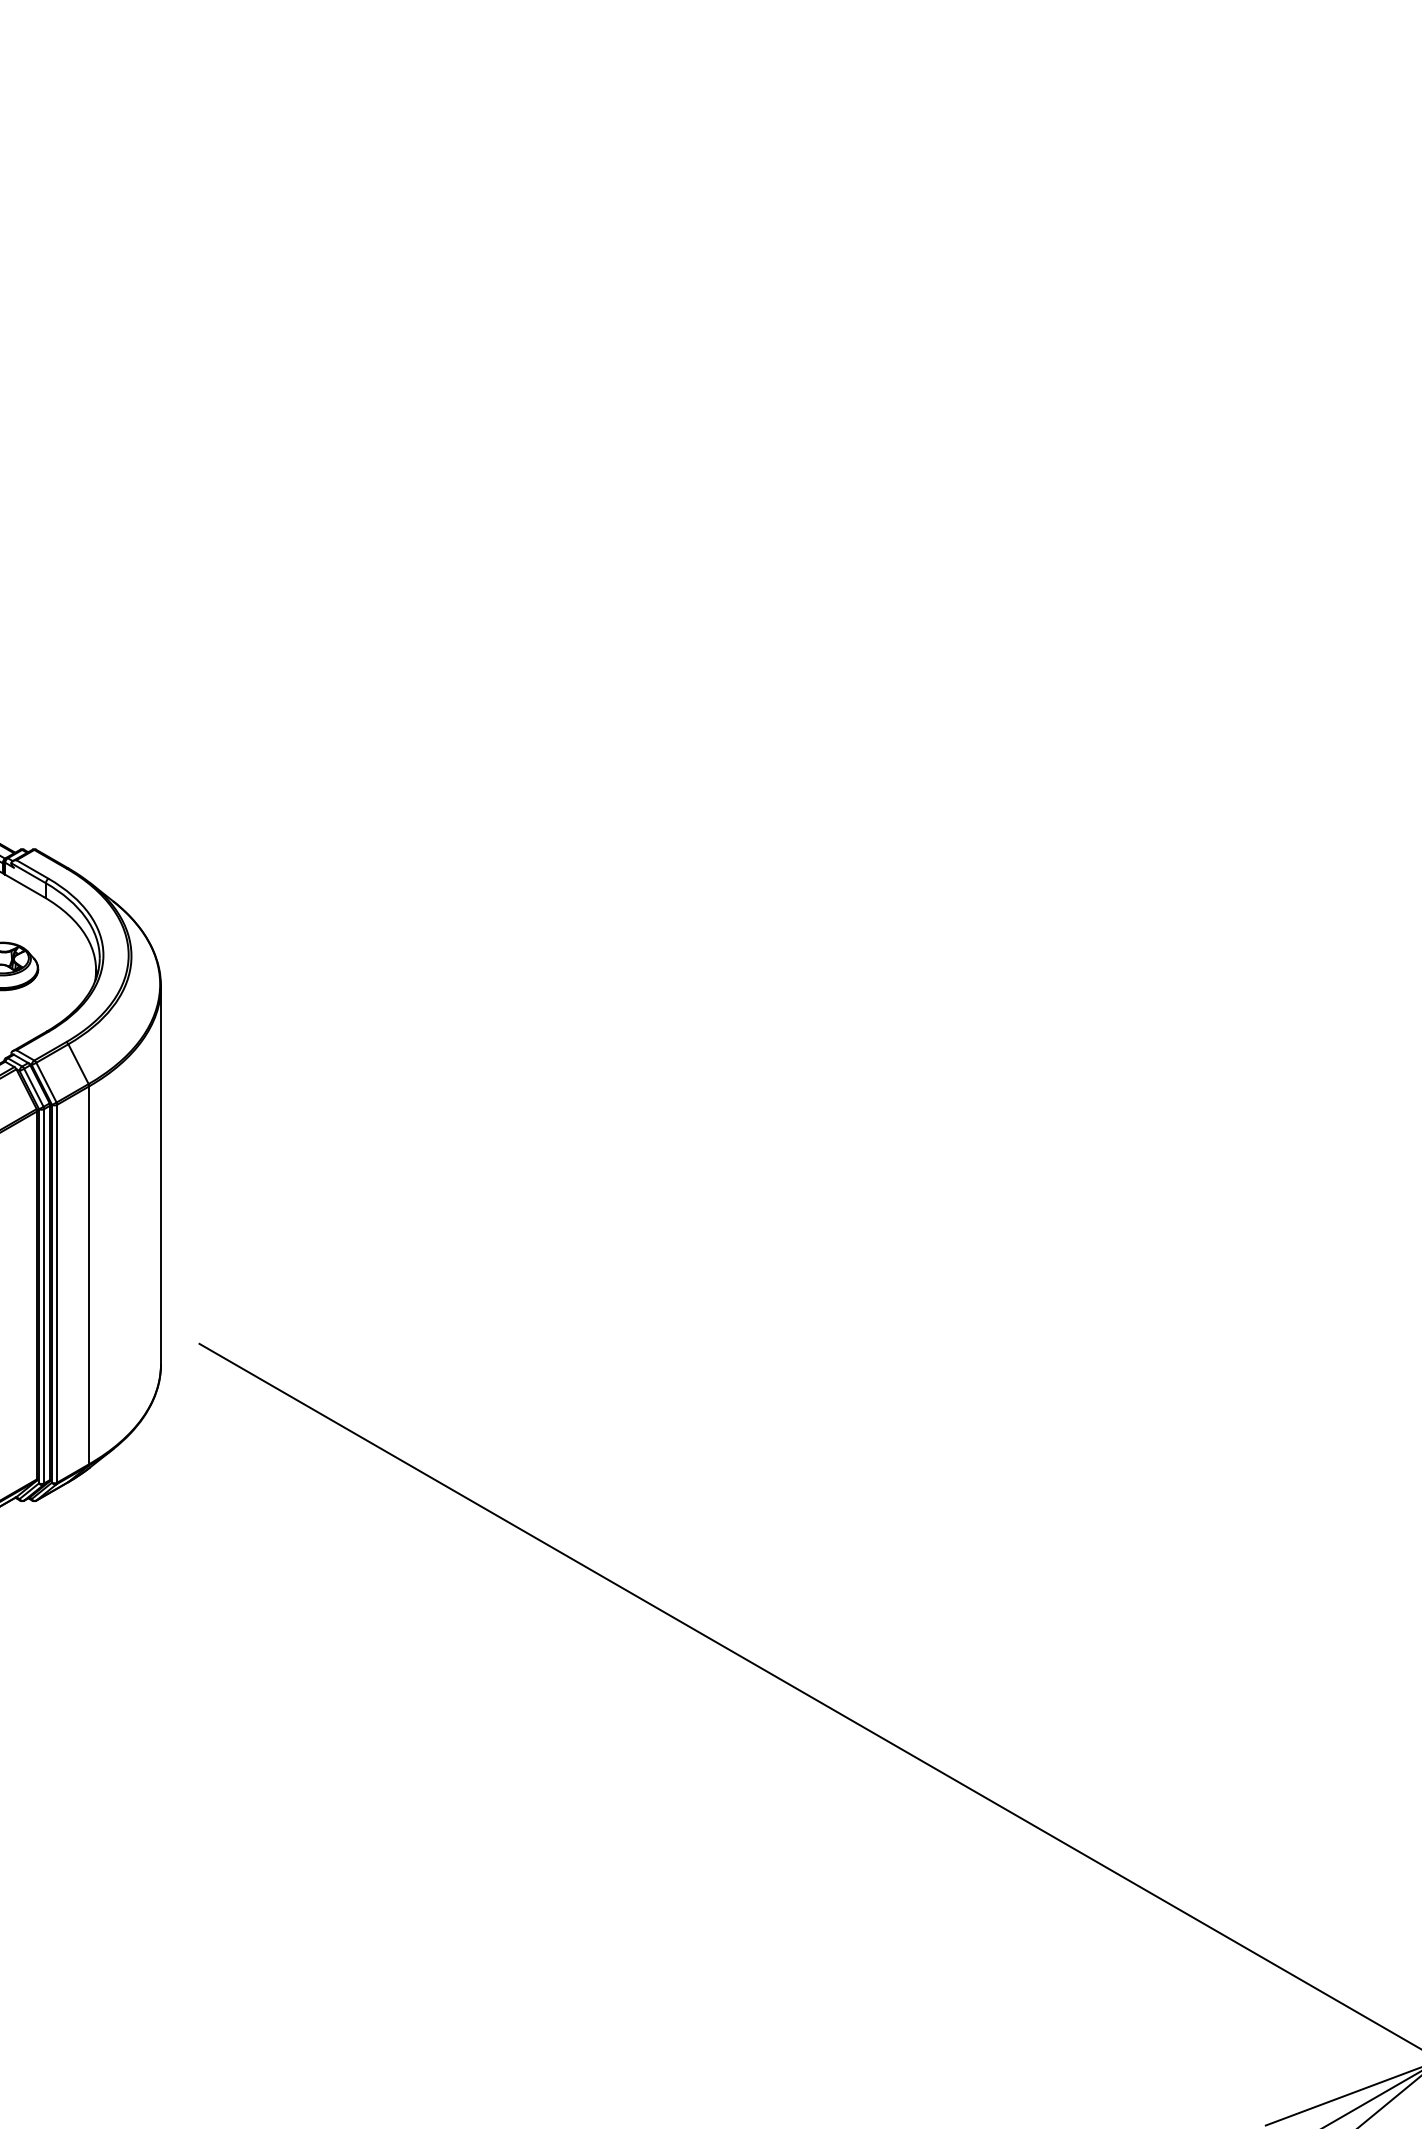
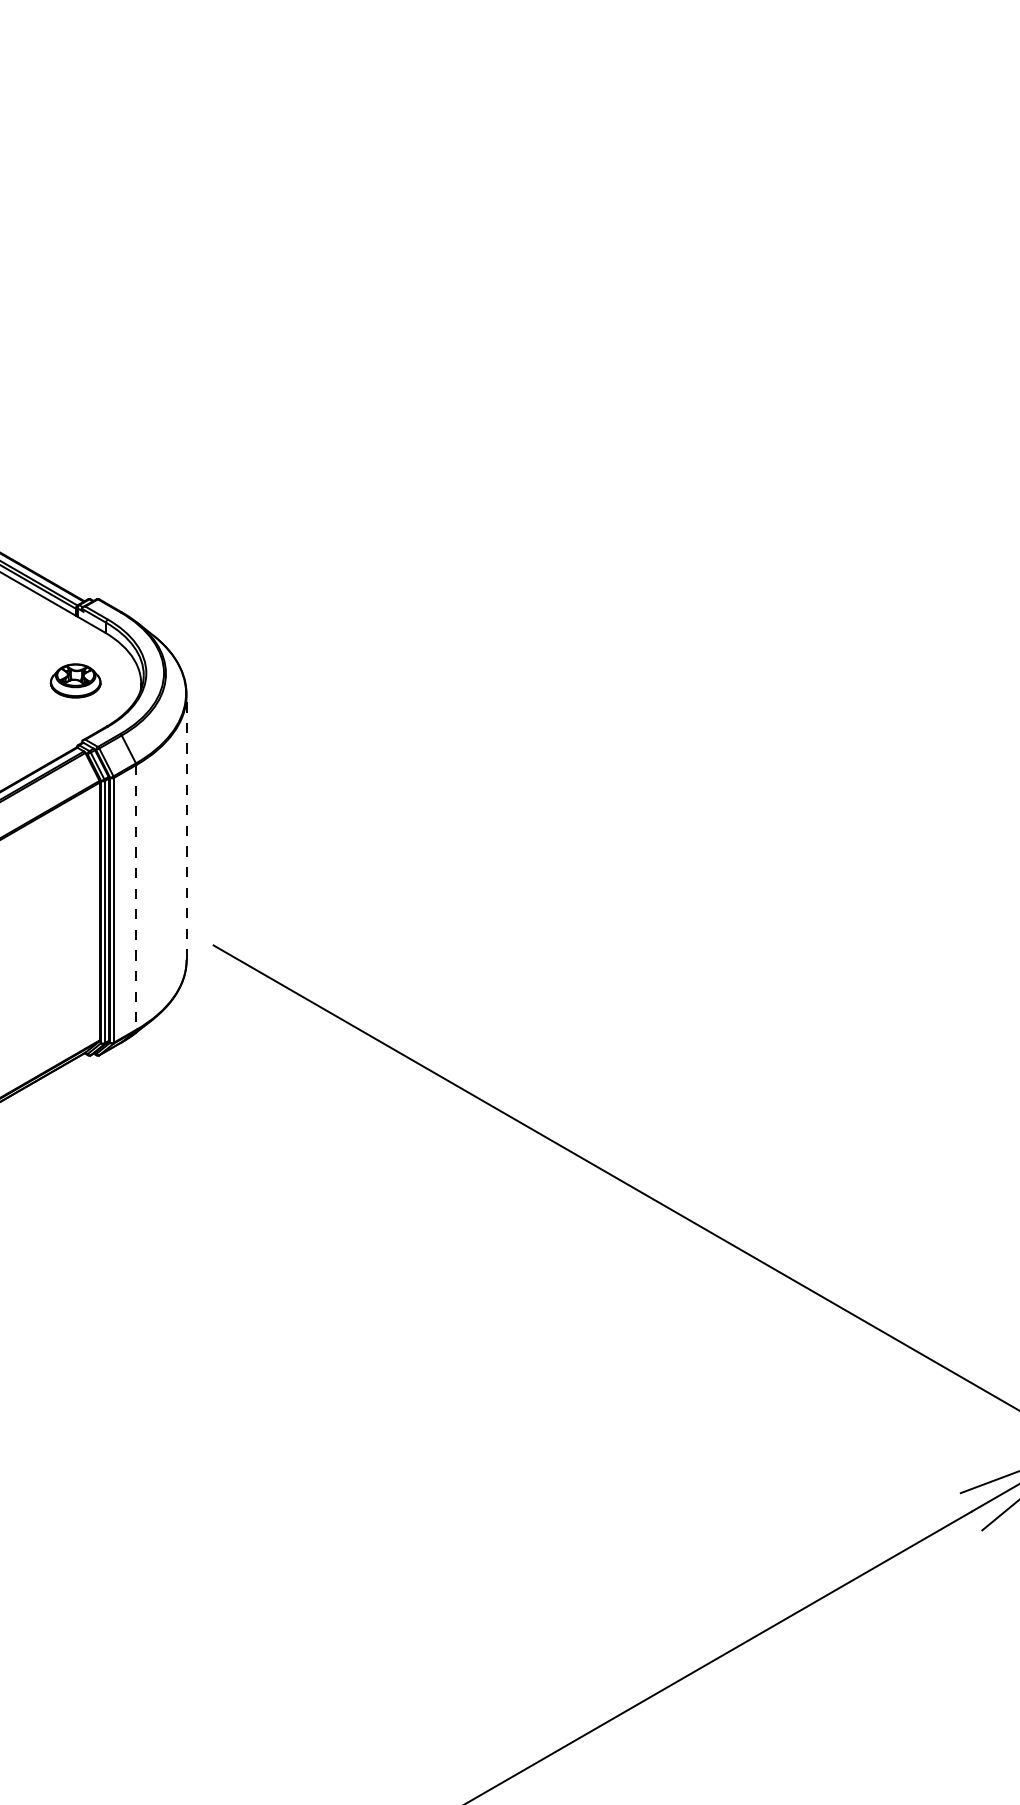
line: (160, 1174) -> (186, 826), solid -> dashed
line: (89, 1275) -> (136, 897), solid -> dashed

